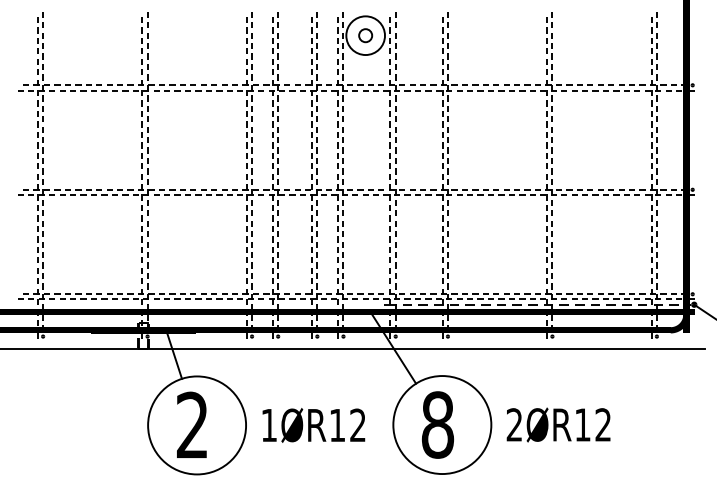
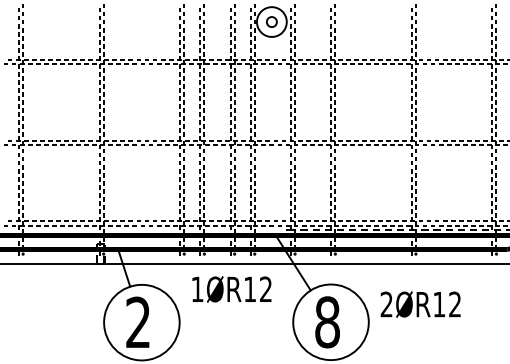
text: (558, 424) -> (420, 304), moved
text: (313, 425) -> (231, 289), moved

